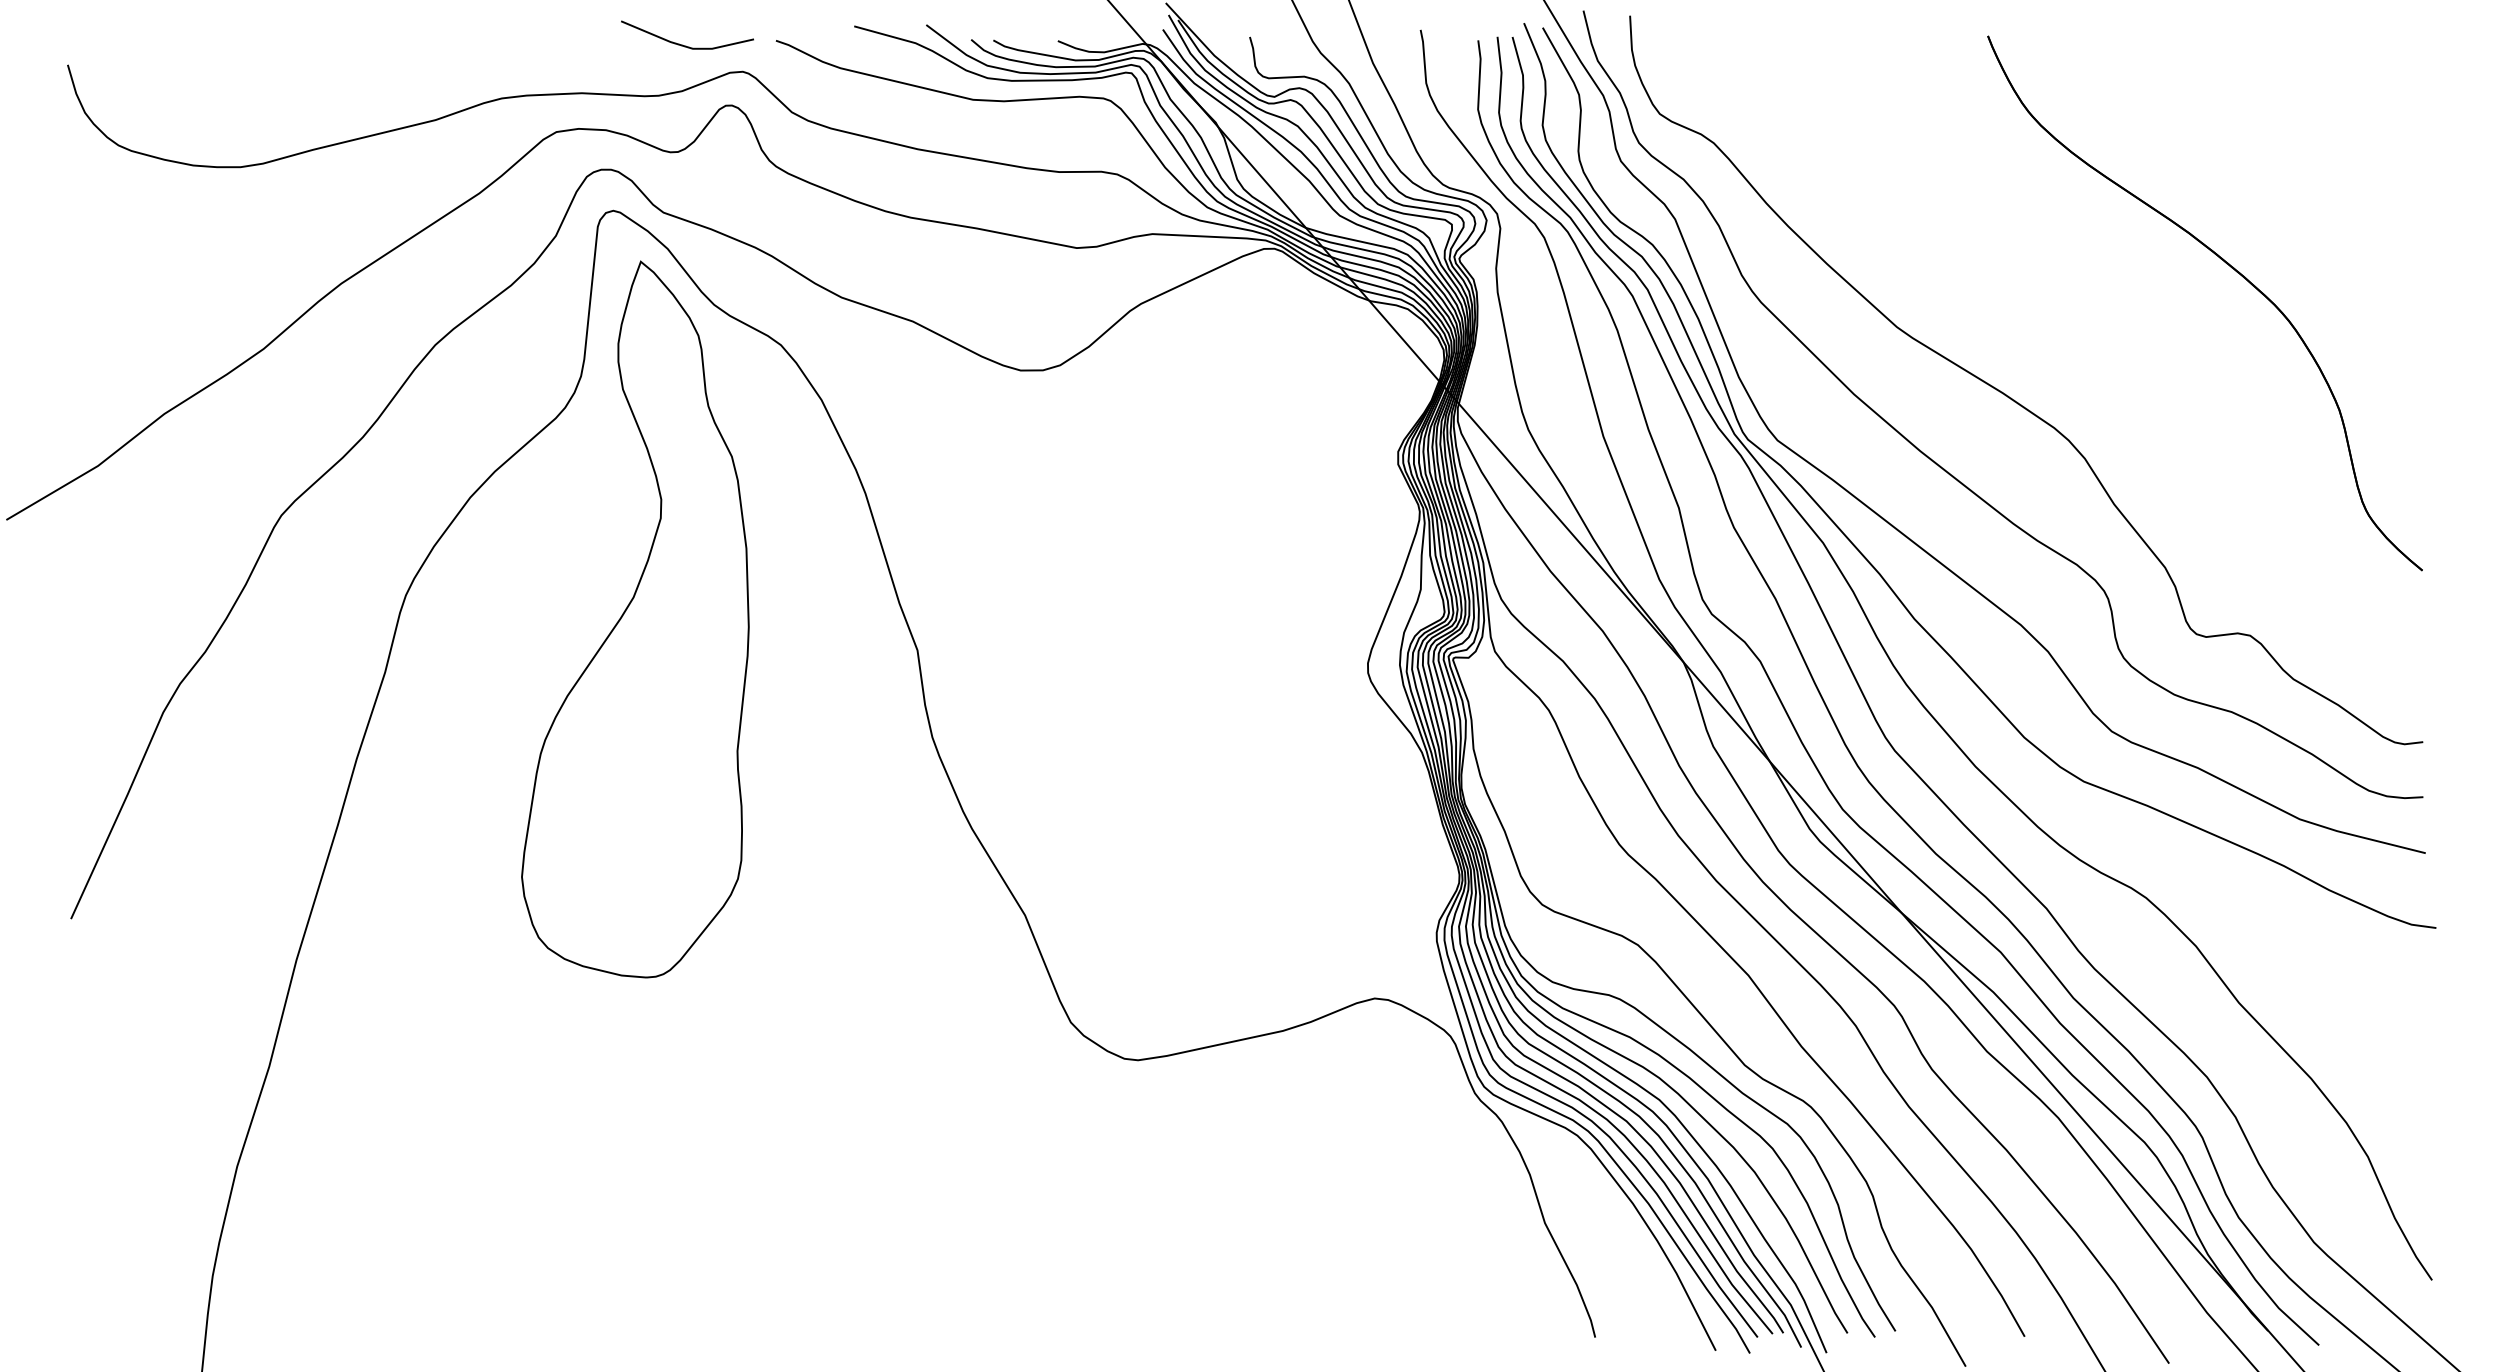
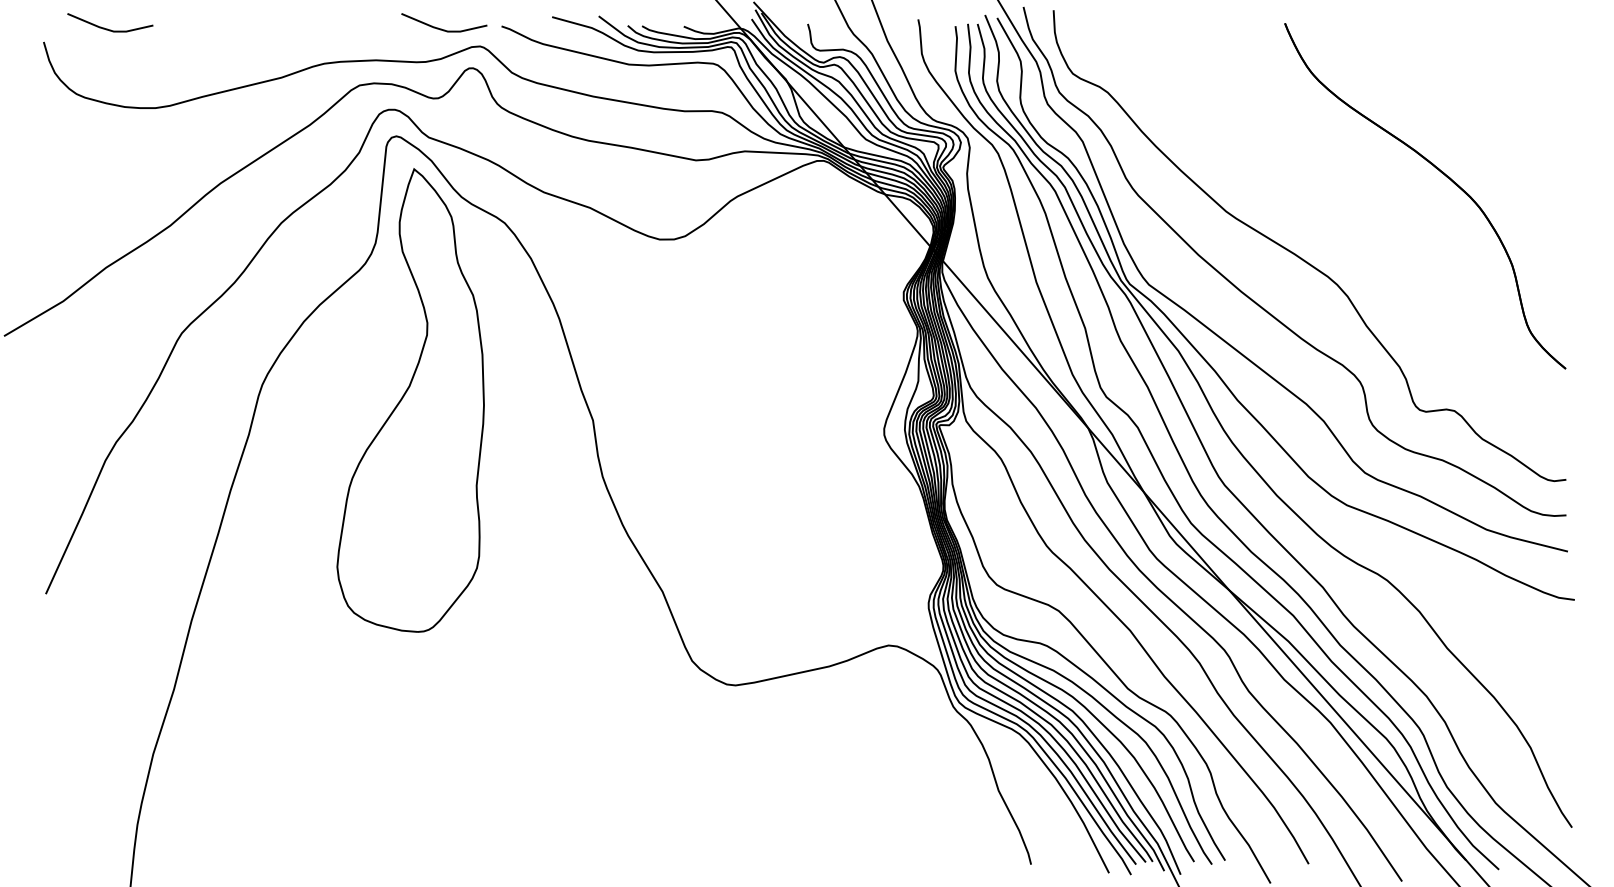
line: (166, 43) -> (107, 28), added

